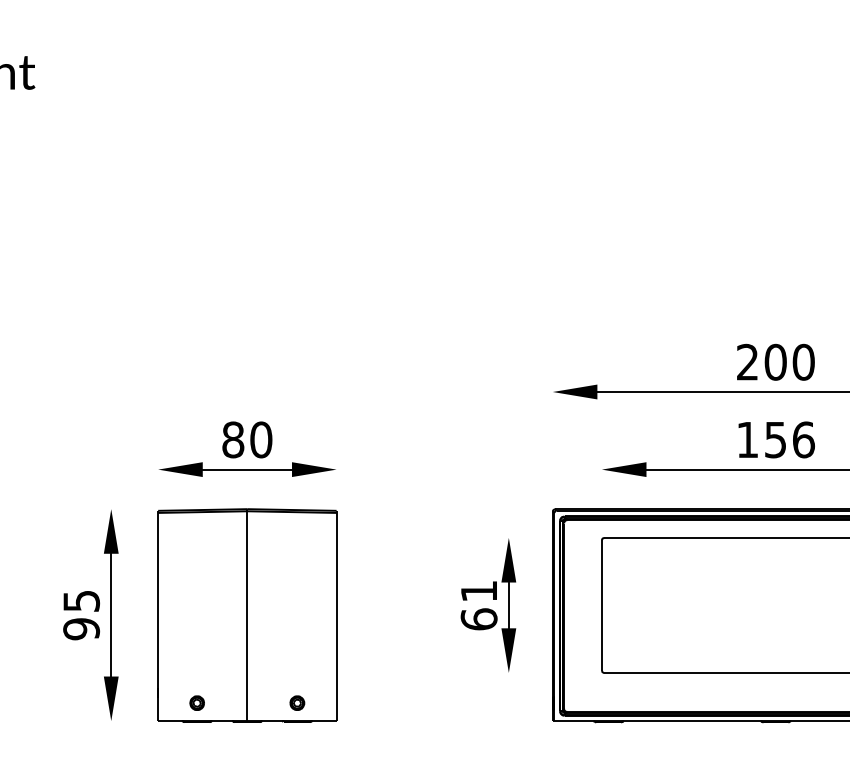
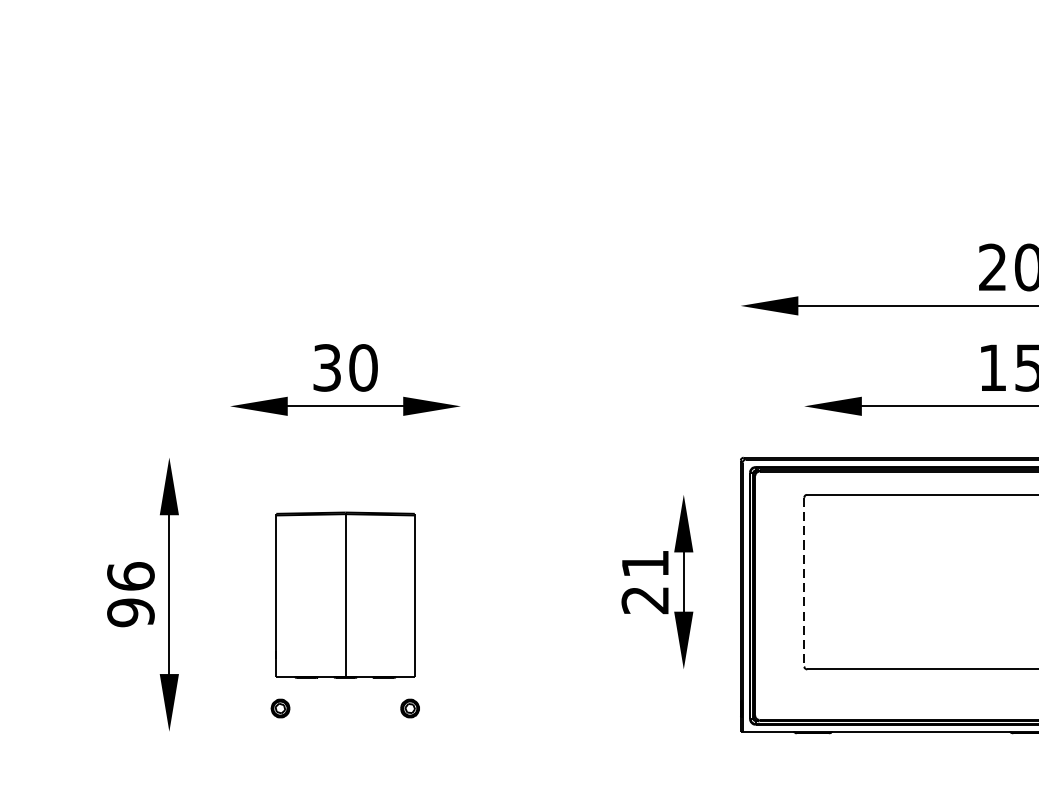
text: (233, 439) -> (327, 367), 80 -> 30
text: (81, 600) -> (130, 575), 95 -> 96
line: (601, 606) -> (803, 583), solid -> dashed
part: (247, 615) -> (345, 595), size x0.6
text: (478, 619) -> (644, 600), 61 -> 21

